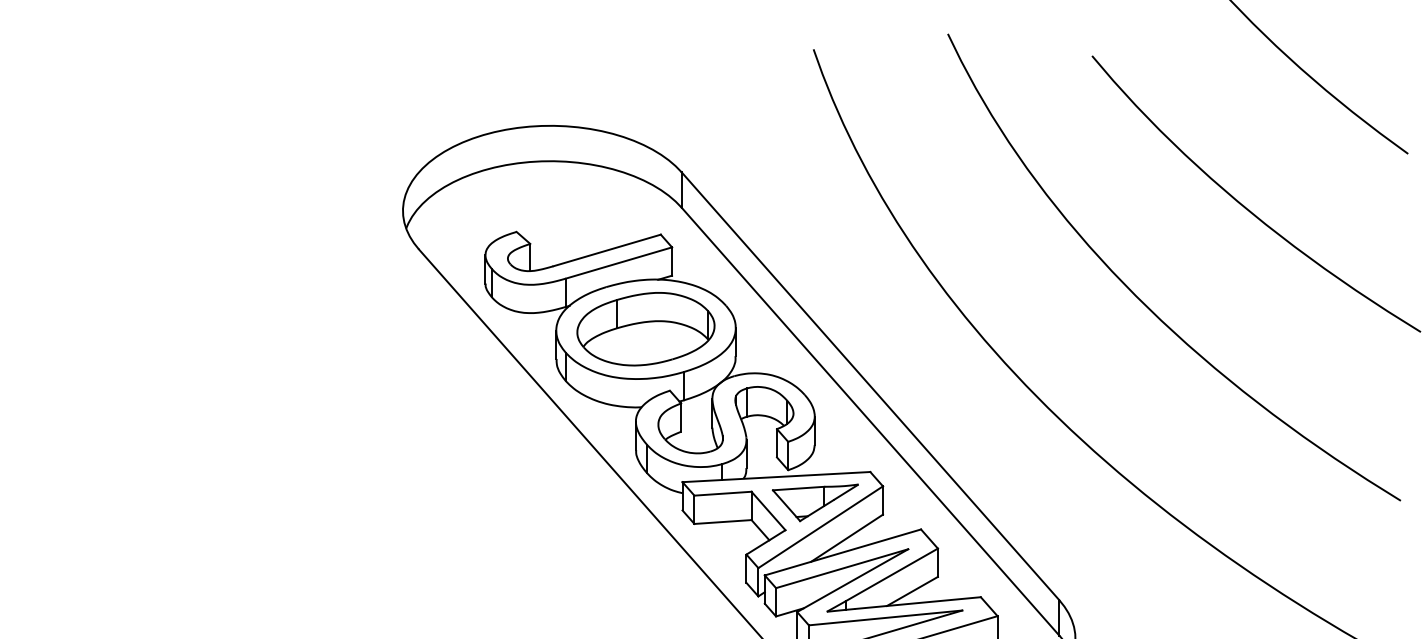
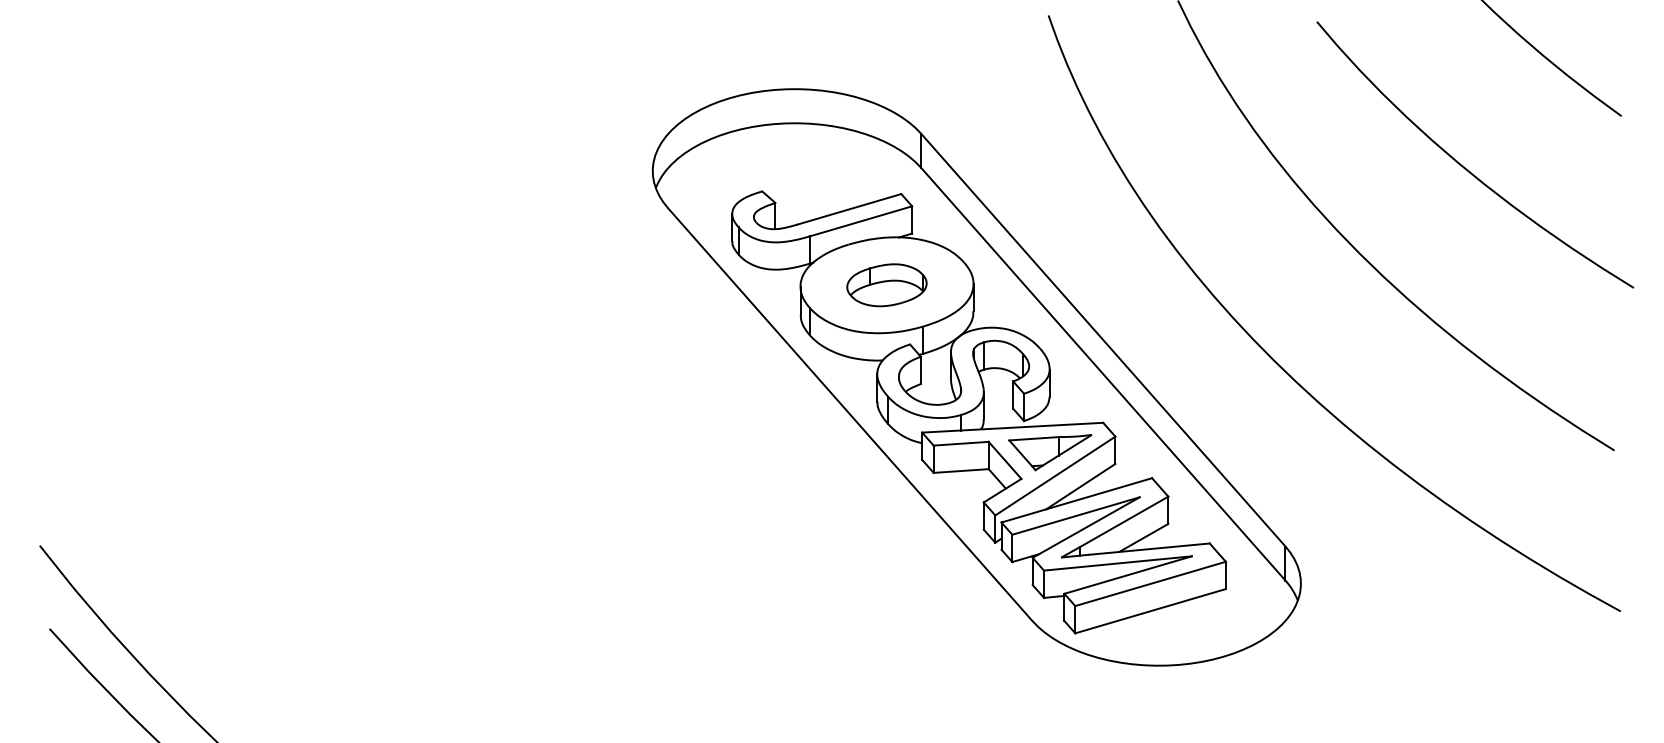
part: (645, 329) -> (886, 285), size x0.6

